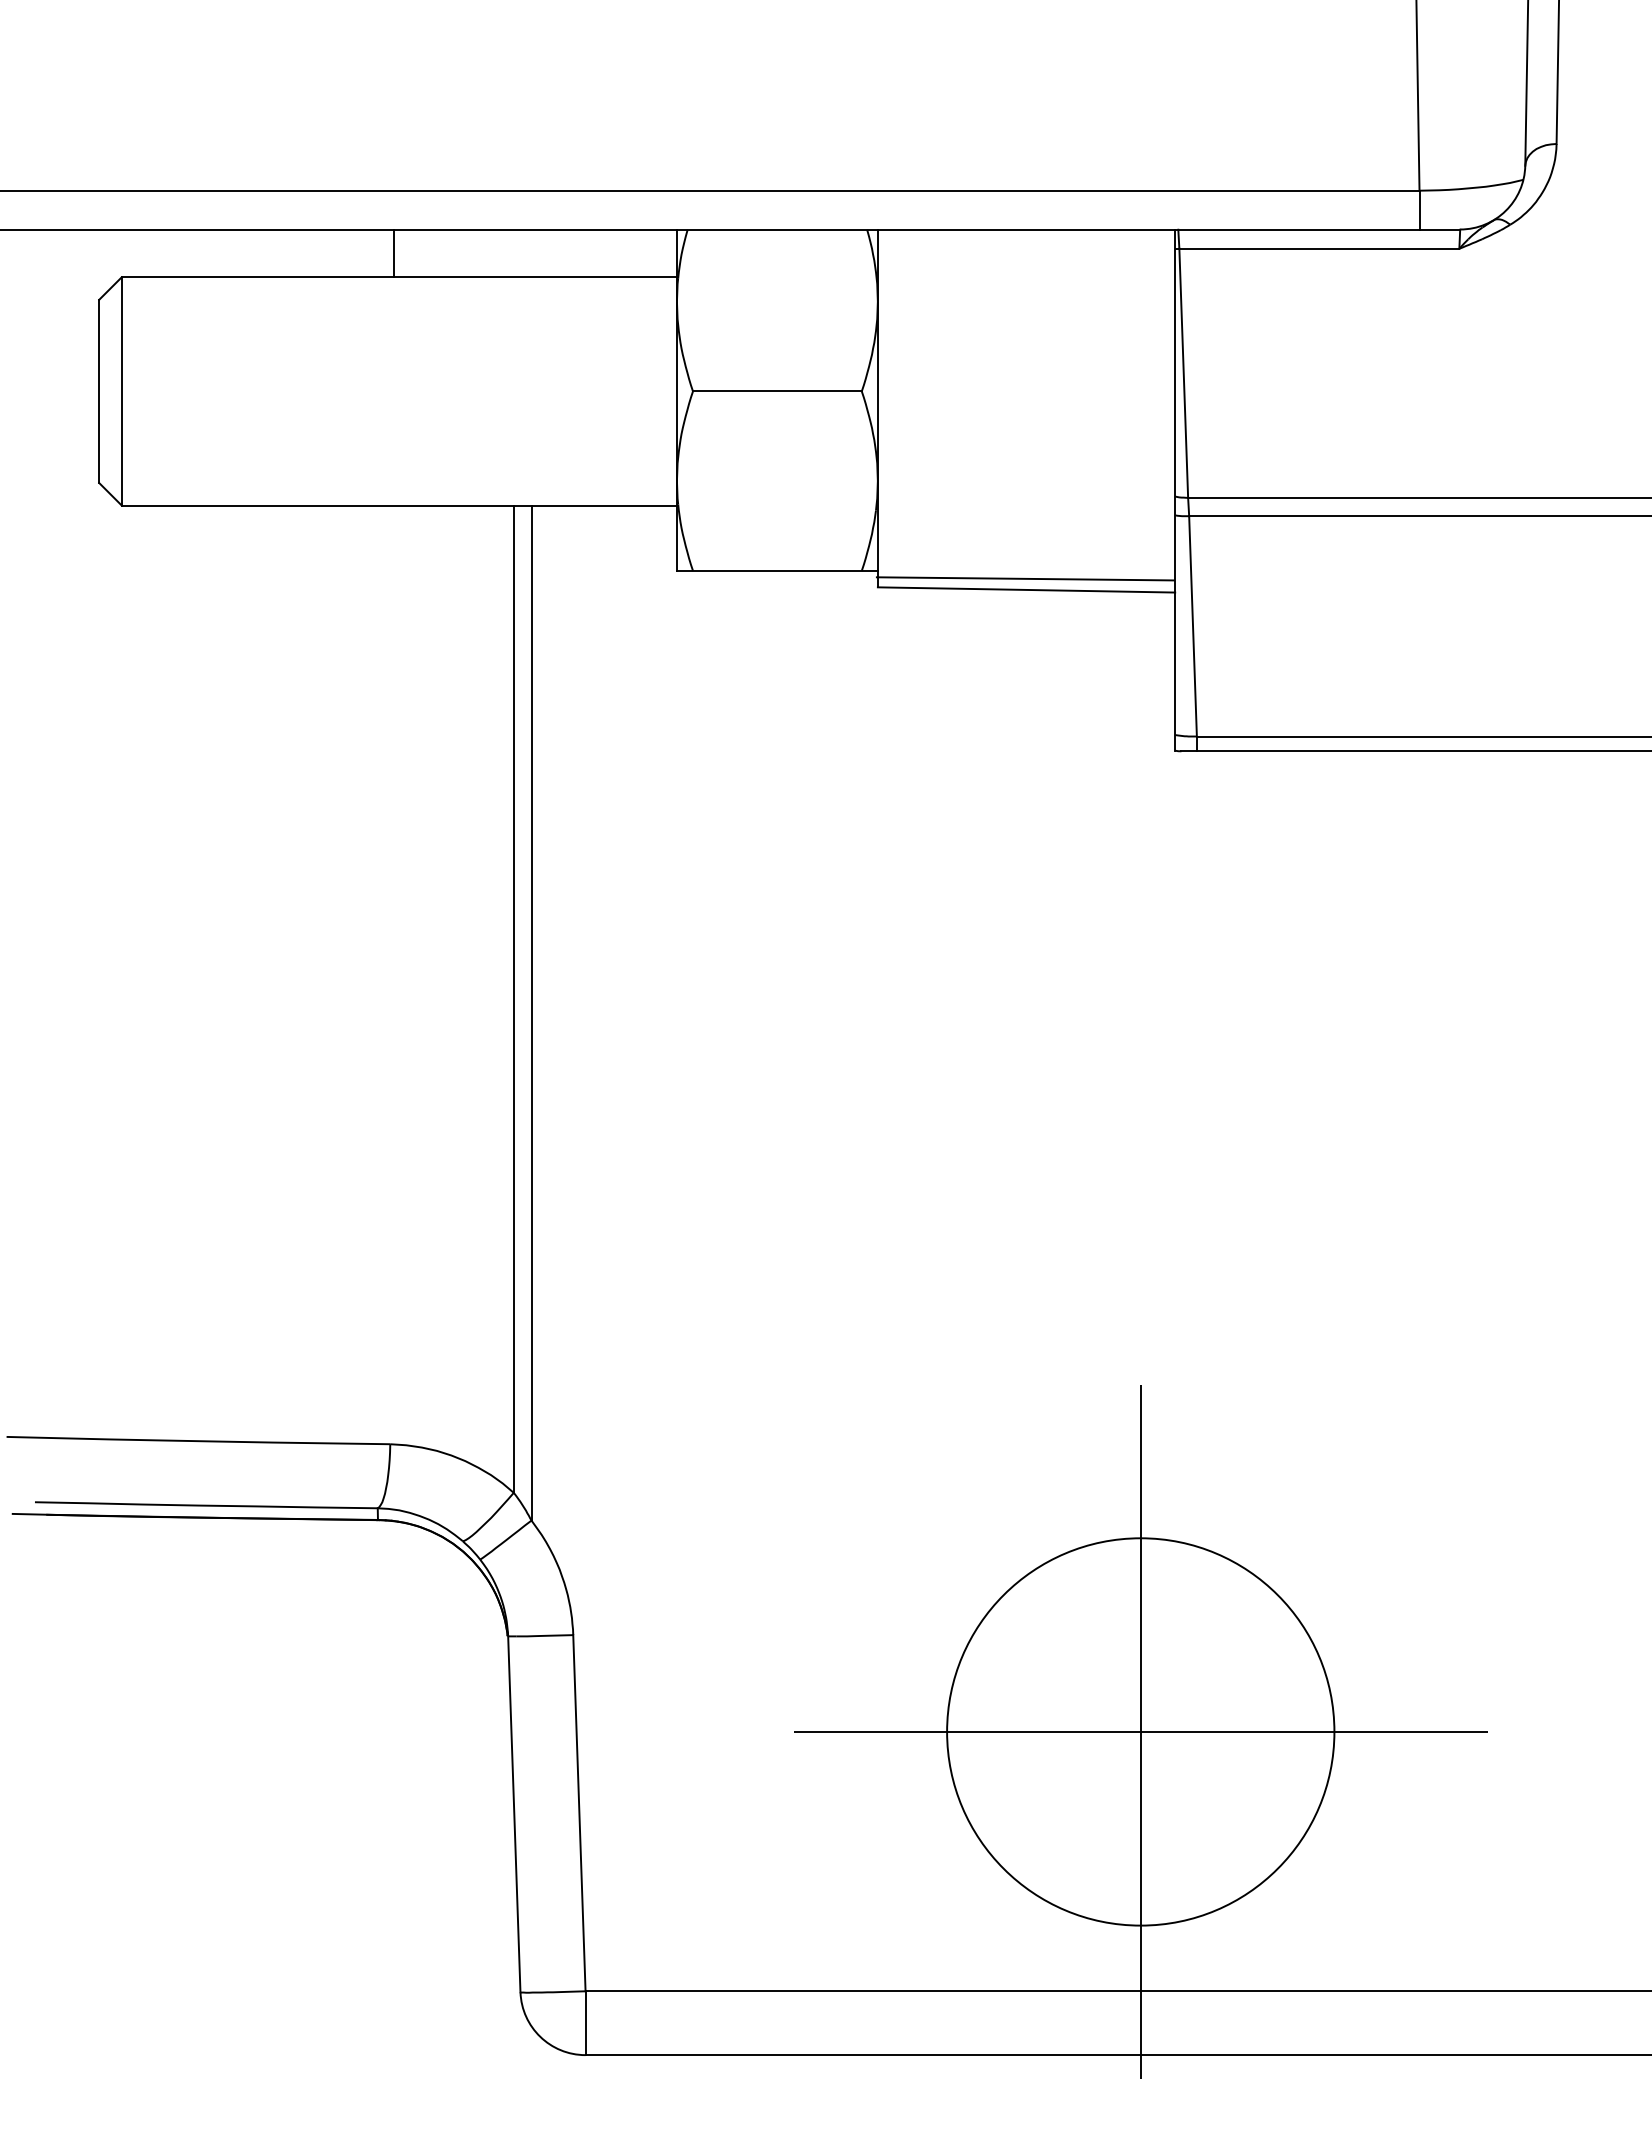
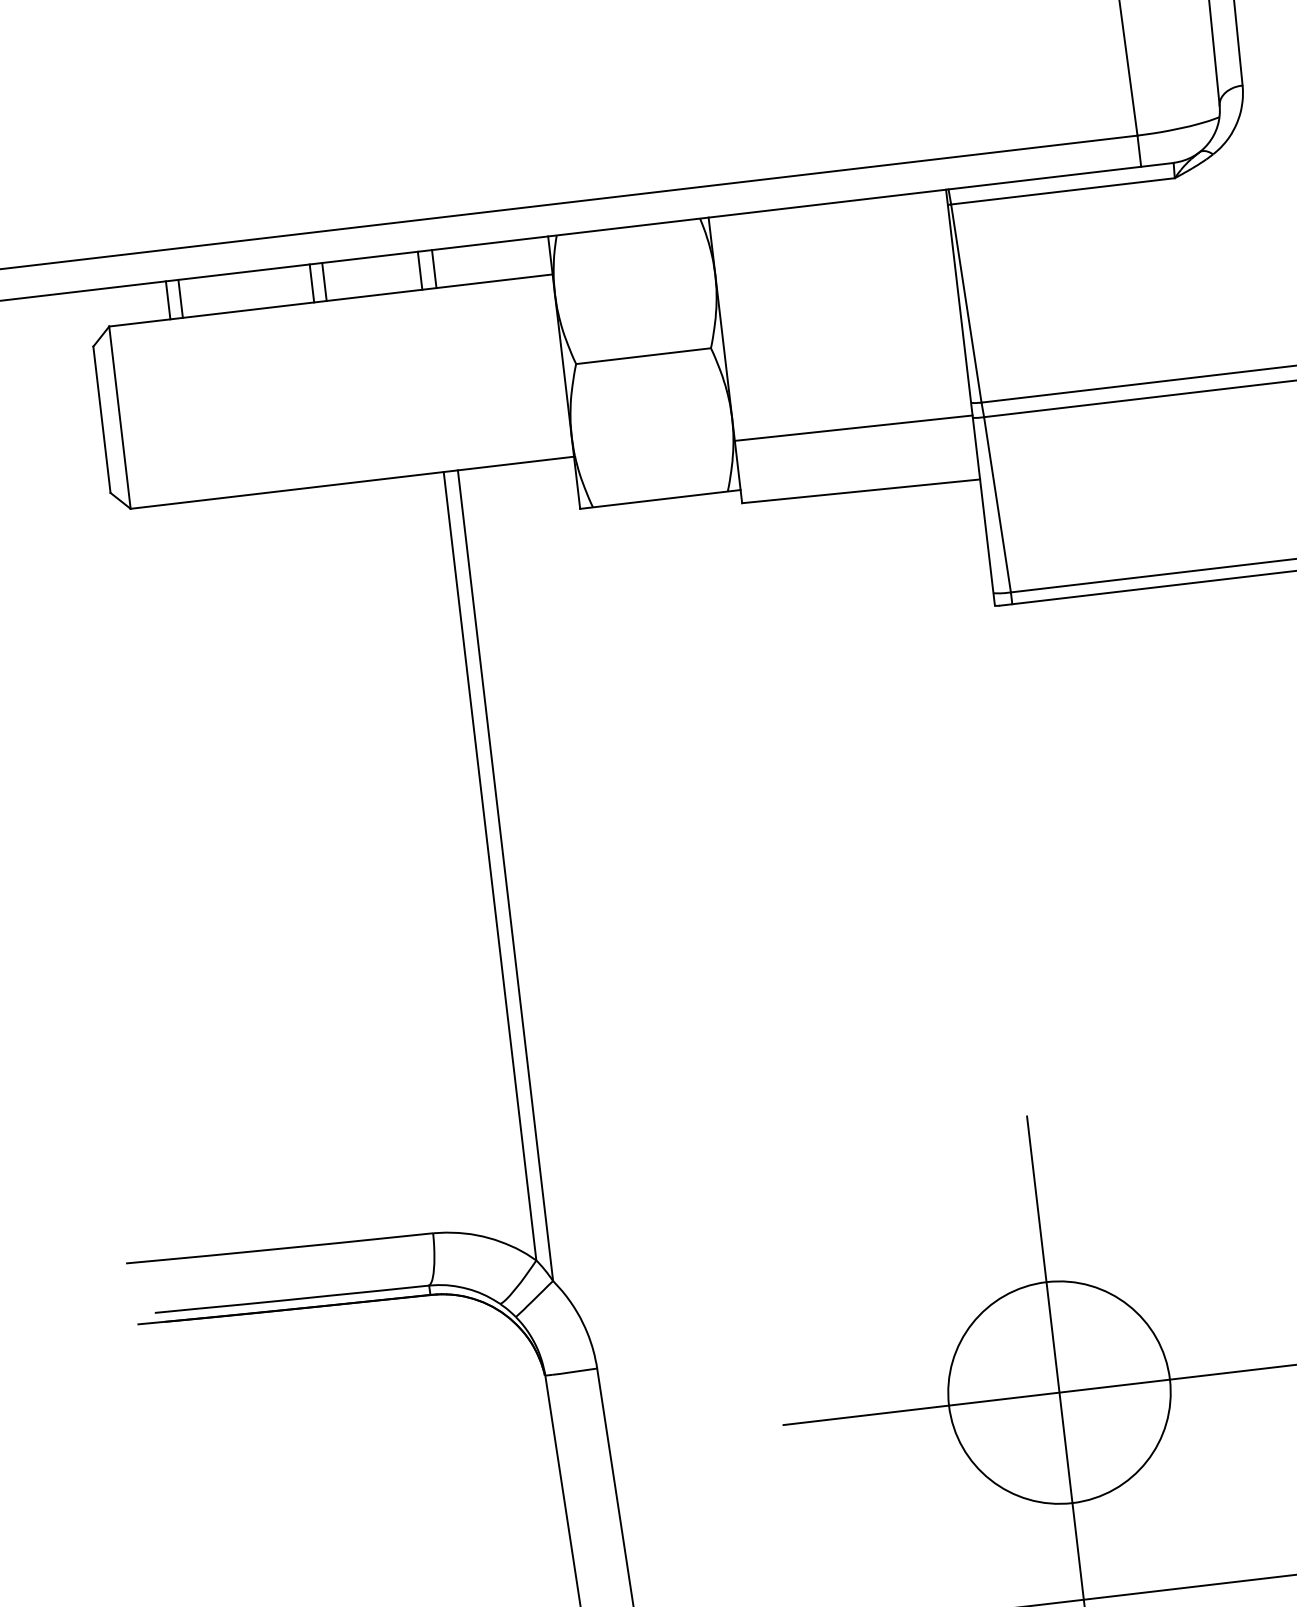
line: (198, 253) -> (168, 300), added
line: (213, 253) -> (180, 298), added
line: (378, 253) -> (312, 283), added
line: (513, 253) -> (419, 270), added
line: (531, 253) -> (434, 269), added
line: (1025, 578) -> (853, 427), moved
circle: (1140, 1731) -> (1059, 1392), size x0.71

